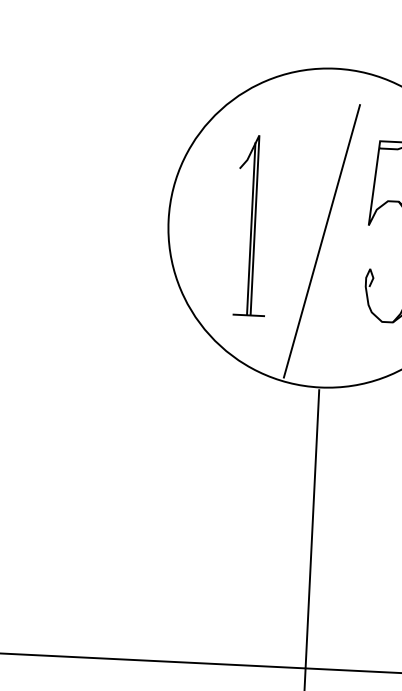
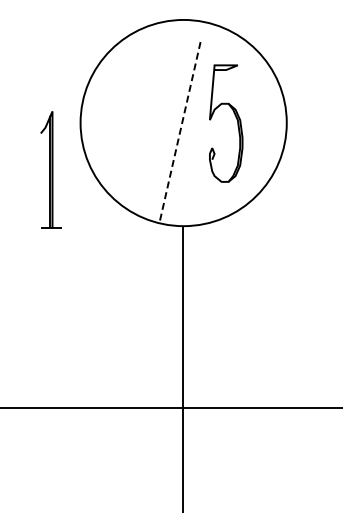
part: (251, 225) -> (50, 169), moved
line: (322, 240) -> (180, 131), solid -> dashed

